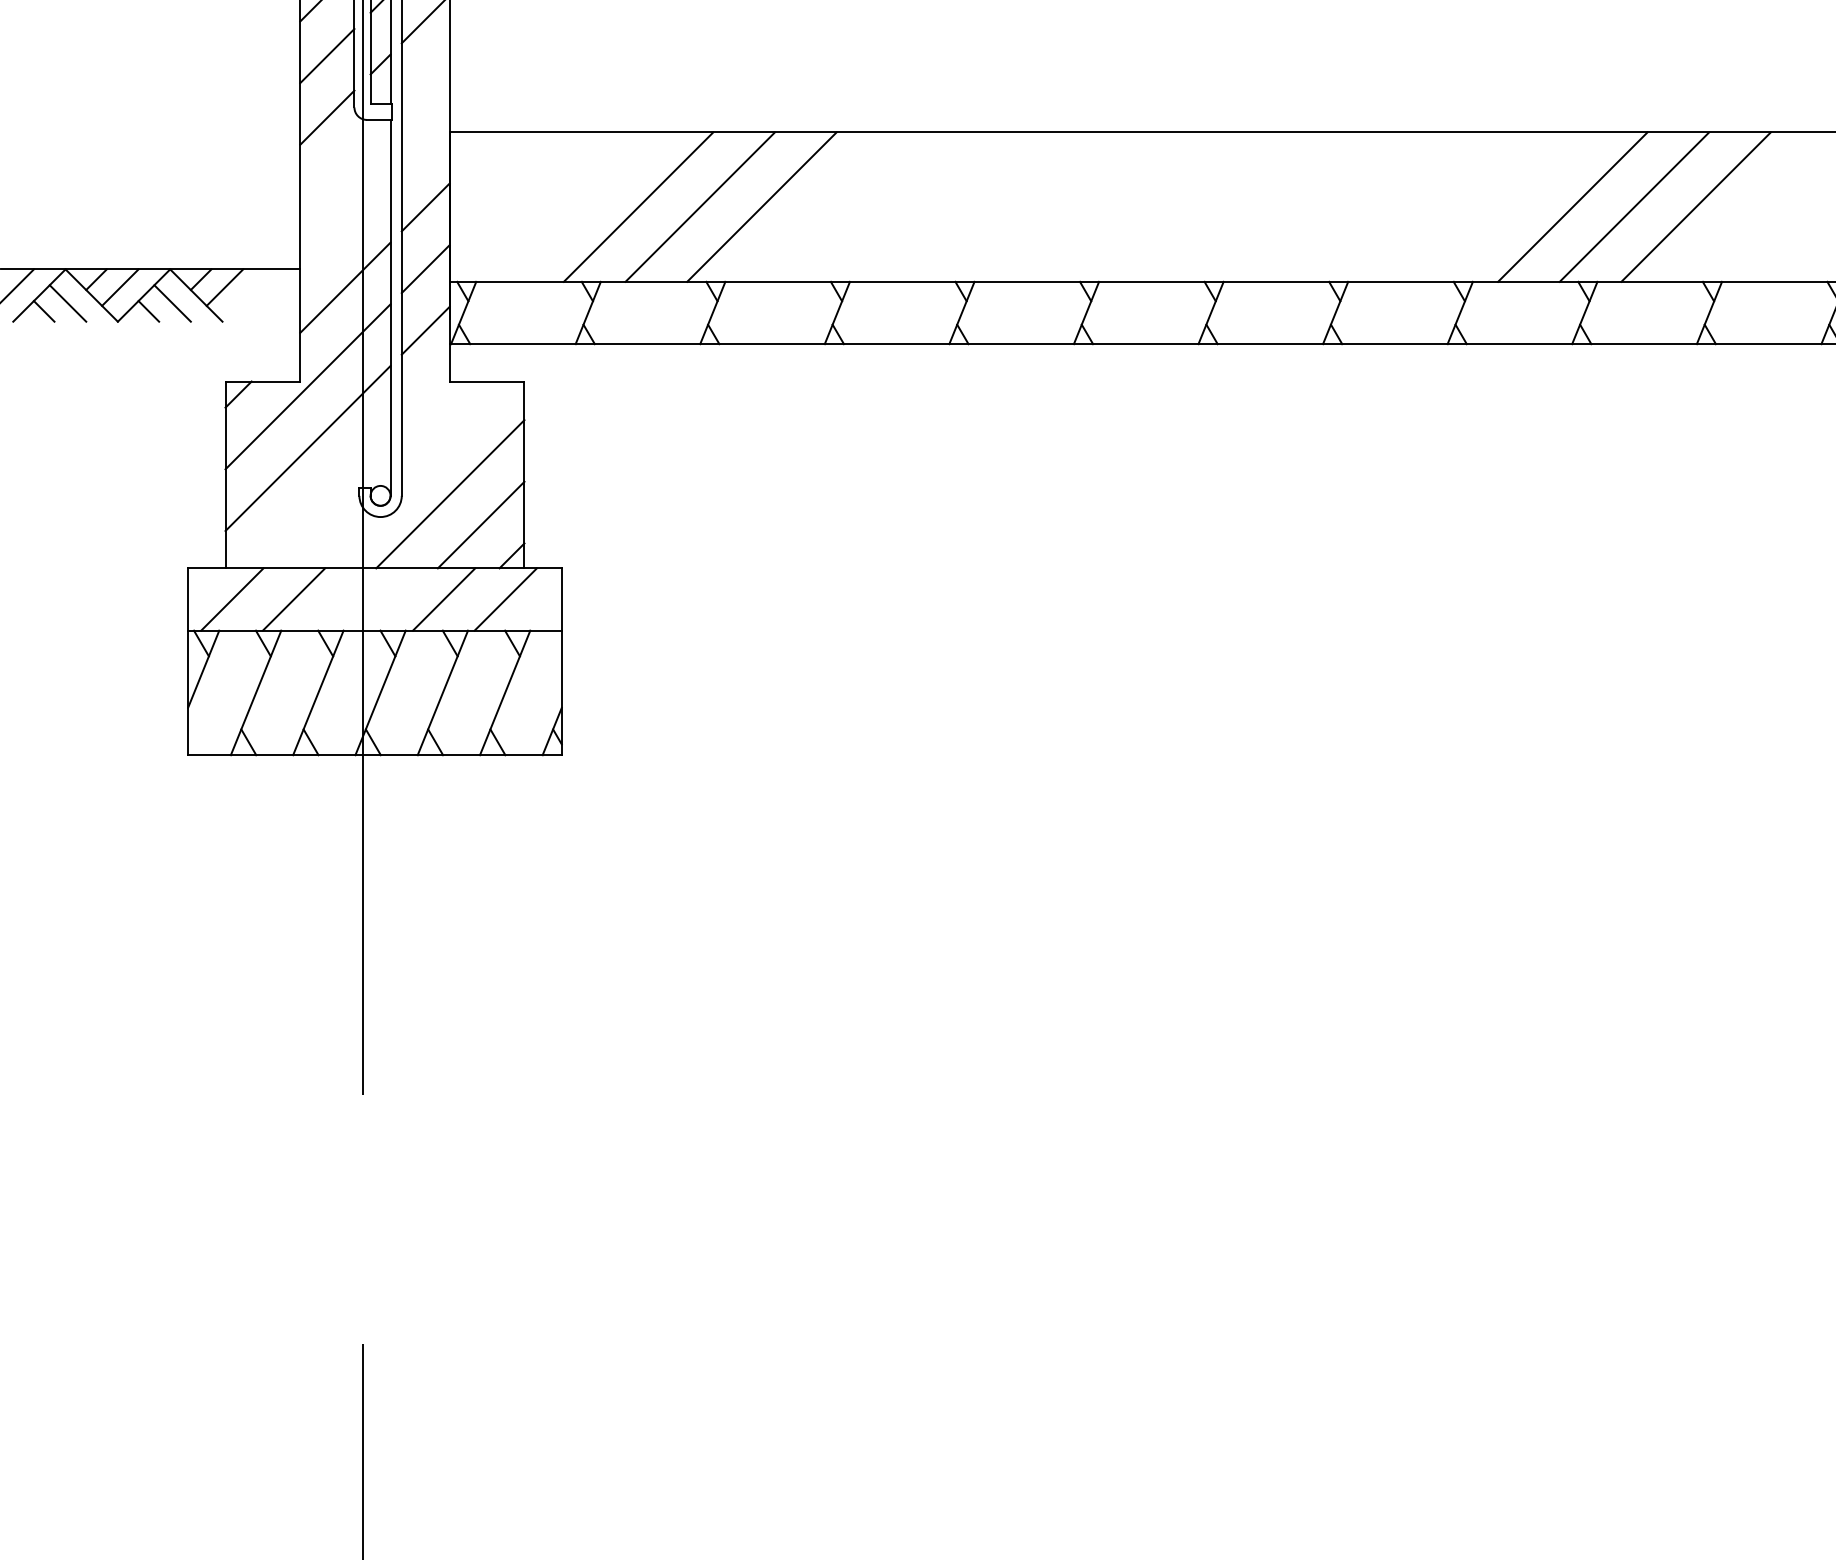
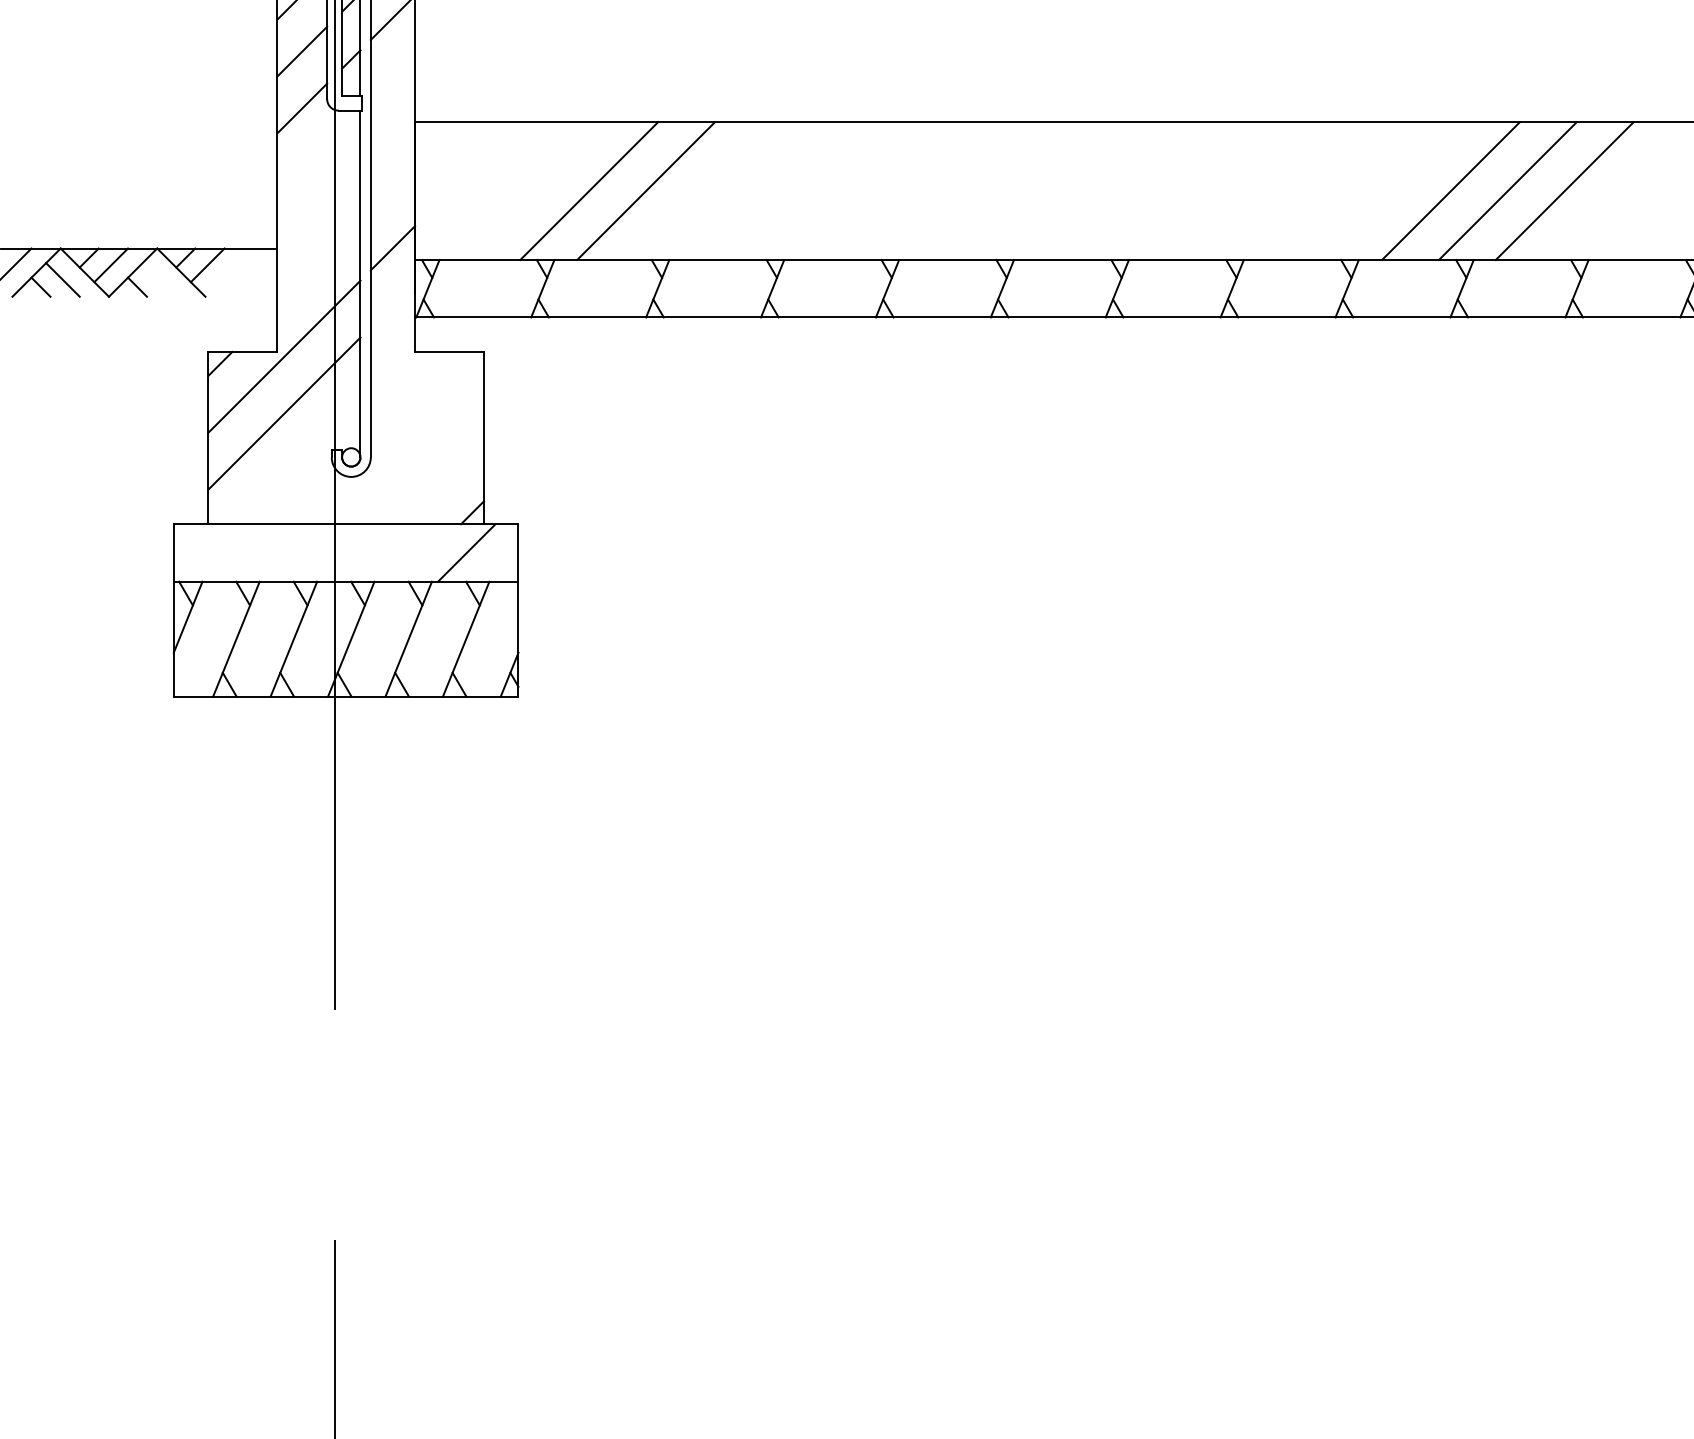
line: (425, 207) -> (392, 191), removed
line: (761, 207) -> (702, 191), removed
line: (345, 287) -> (318, 265), removed
line: (172, 302) -> (159, 279), removed
line: (425, 331) -> (392, 305), removed
line: (450, 493) -> (415, 455), removed
line: (481, 525) -> (444, 484), removed
line: (232, 598) -> (214, 552), removed
line: (294, 598) -> (271, 552), removed
line: (443, 598) -> (409, 552), removed

